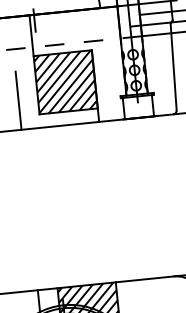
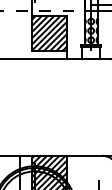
line: (18, 99) -> (20, 41), removed

